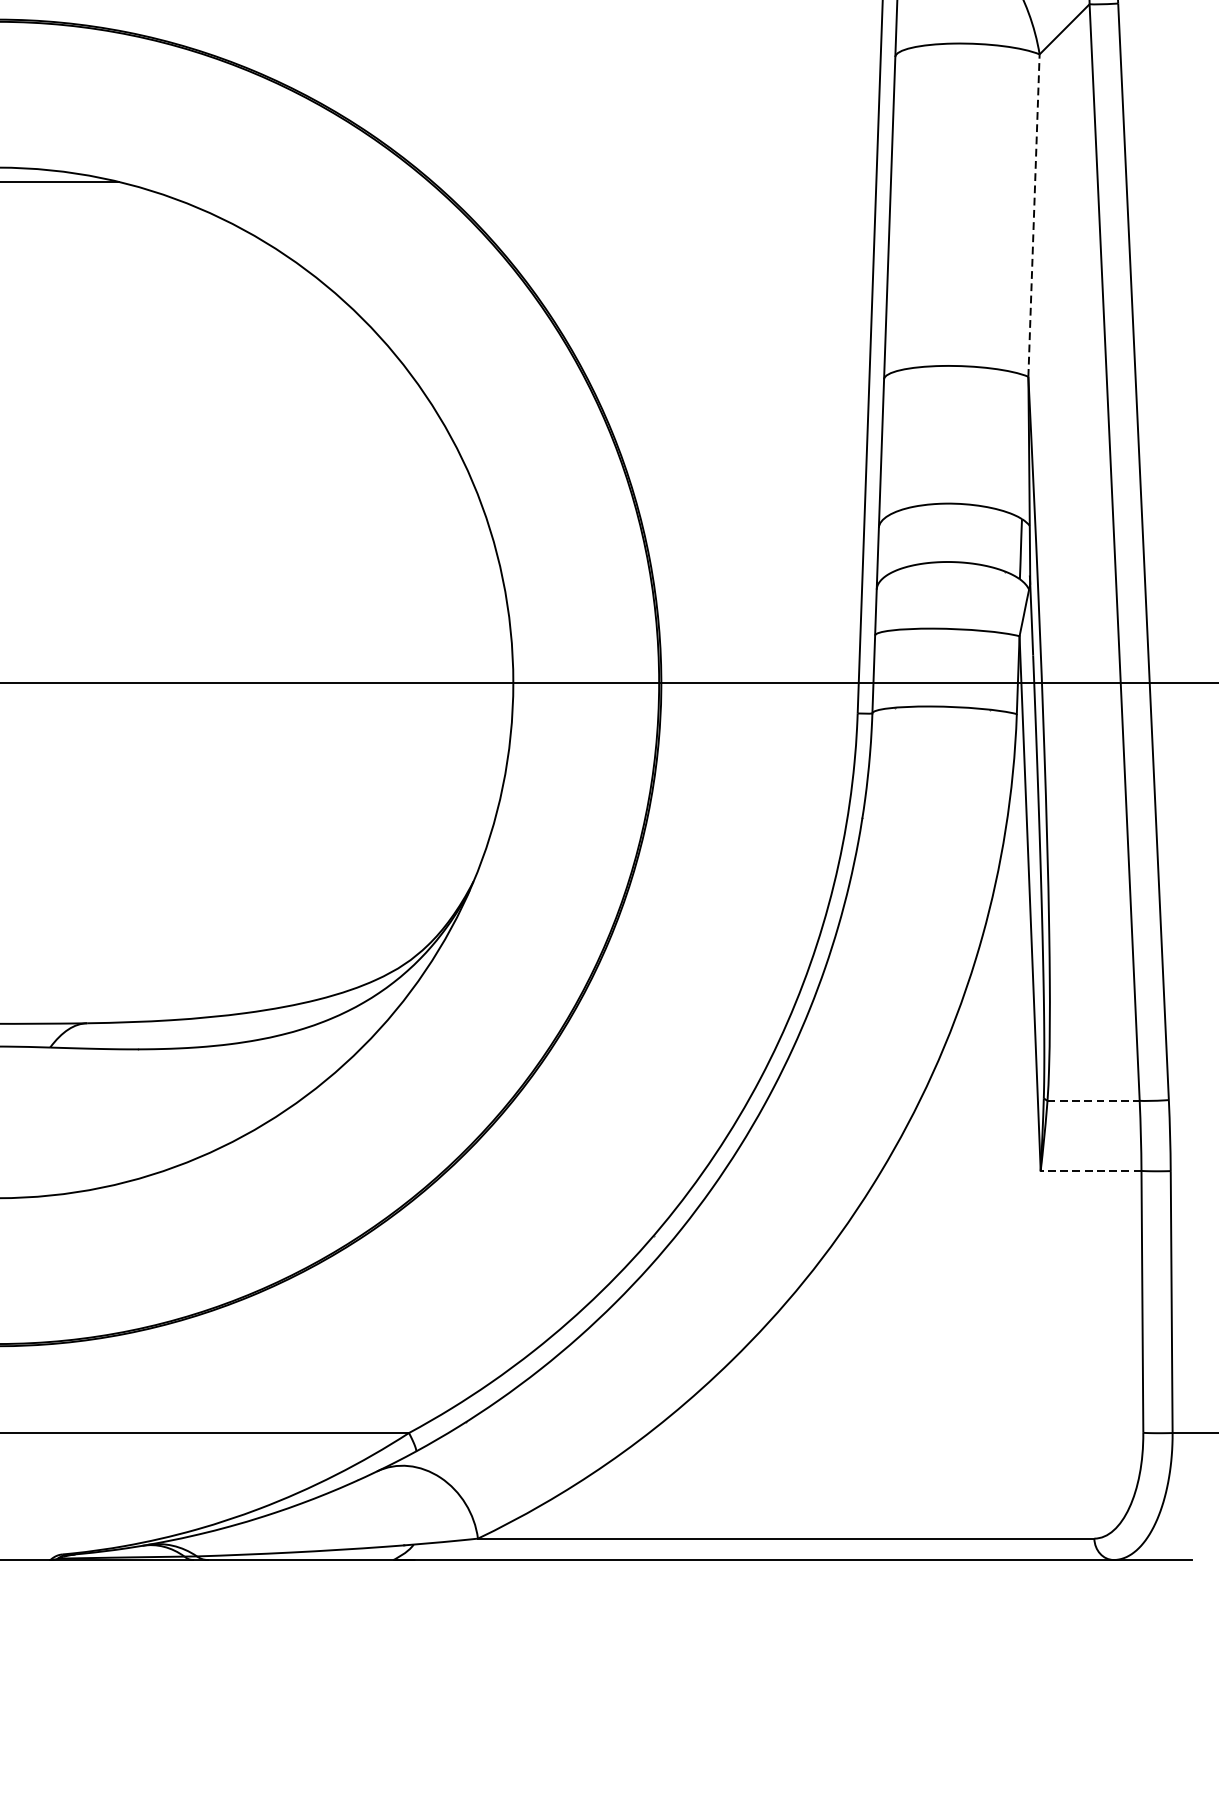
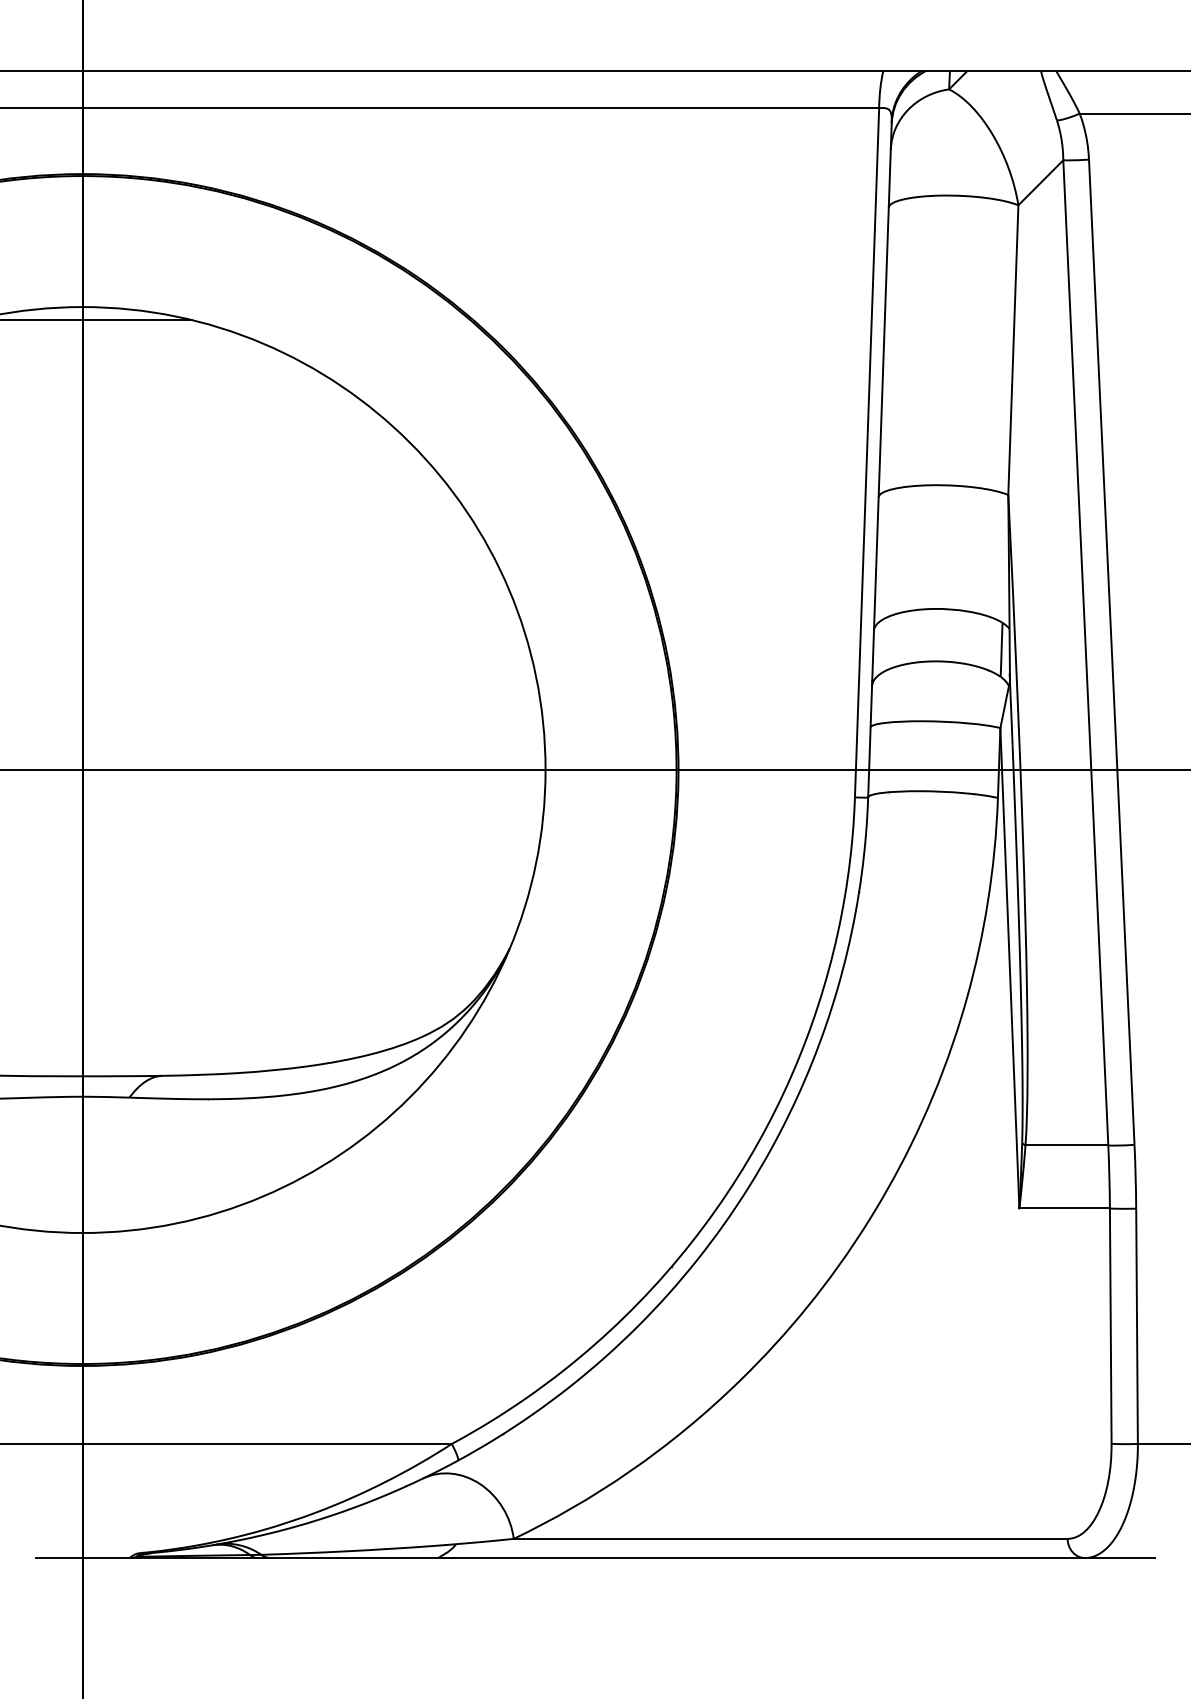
line: (1034, 215) -> (1013, 350), dashed -> solid
line: (1094, 1100) -> (1067, 1145), dashed -> solid
line: (1090, 1170) -> (1064, 1208), dashed -> solid

